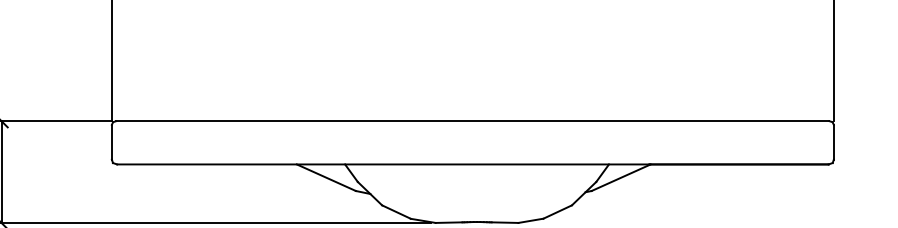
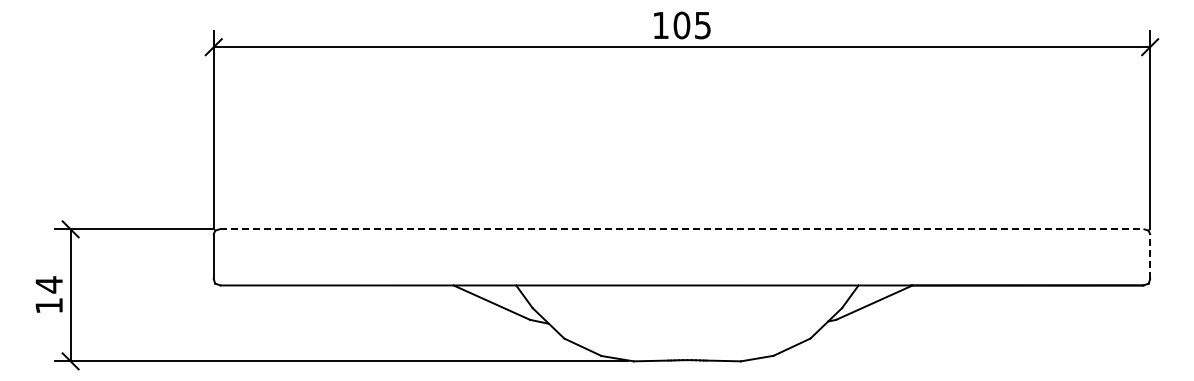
line: (473, 121) -> (682, 229), solid -> dashed
line: (834, 142) -> (1150, 256), solid -> dashed

